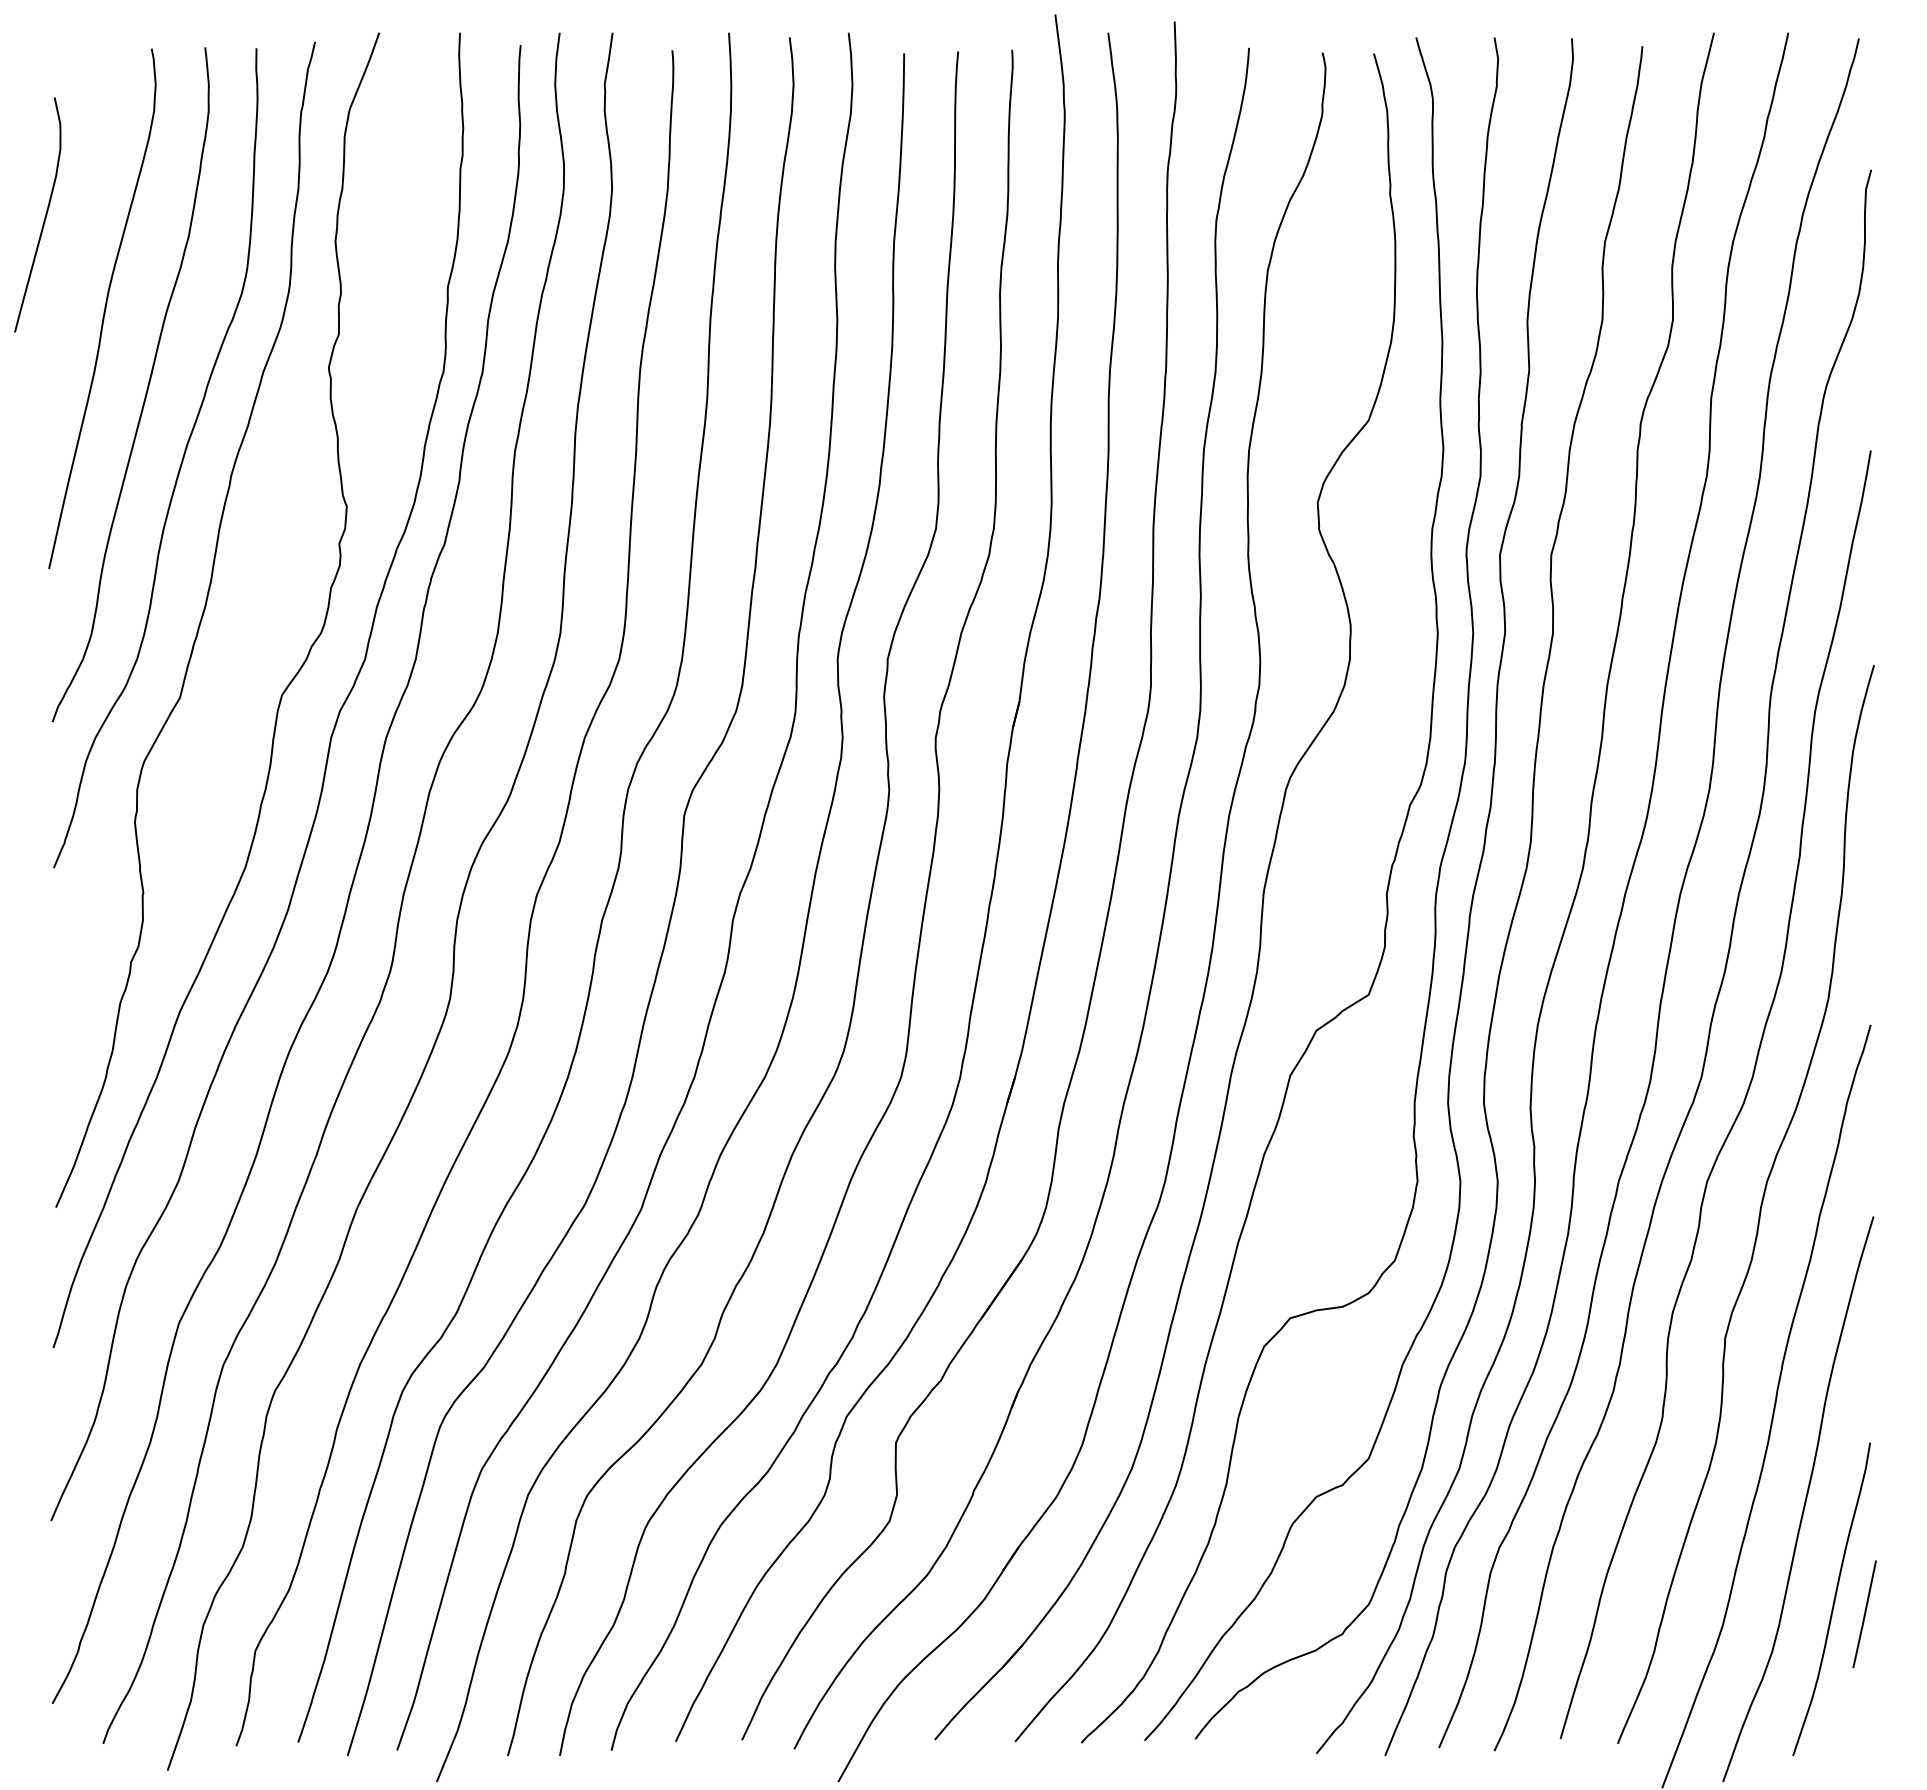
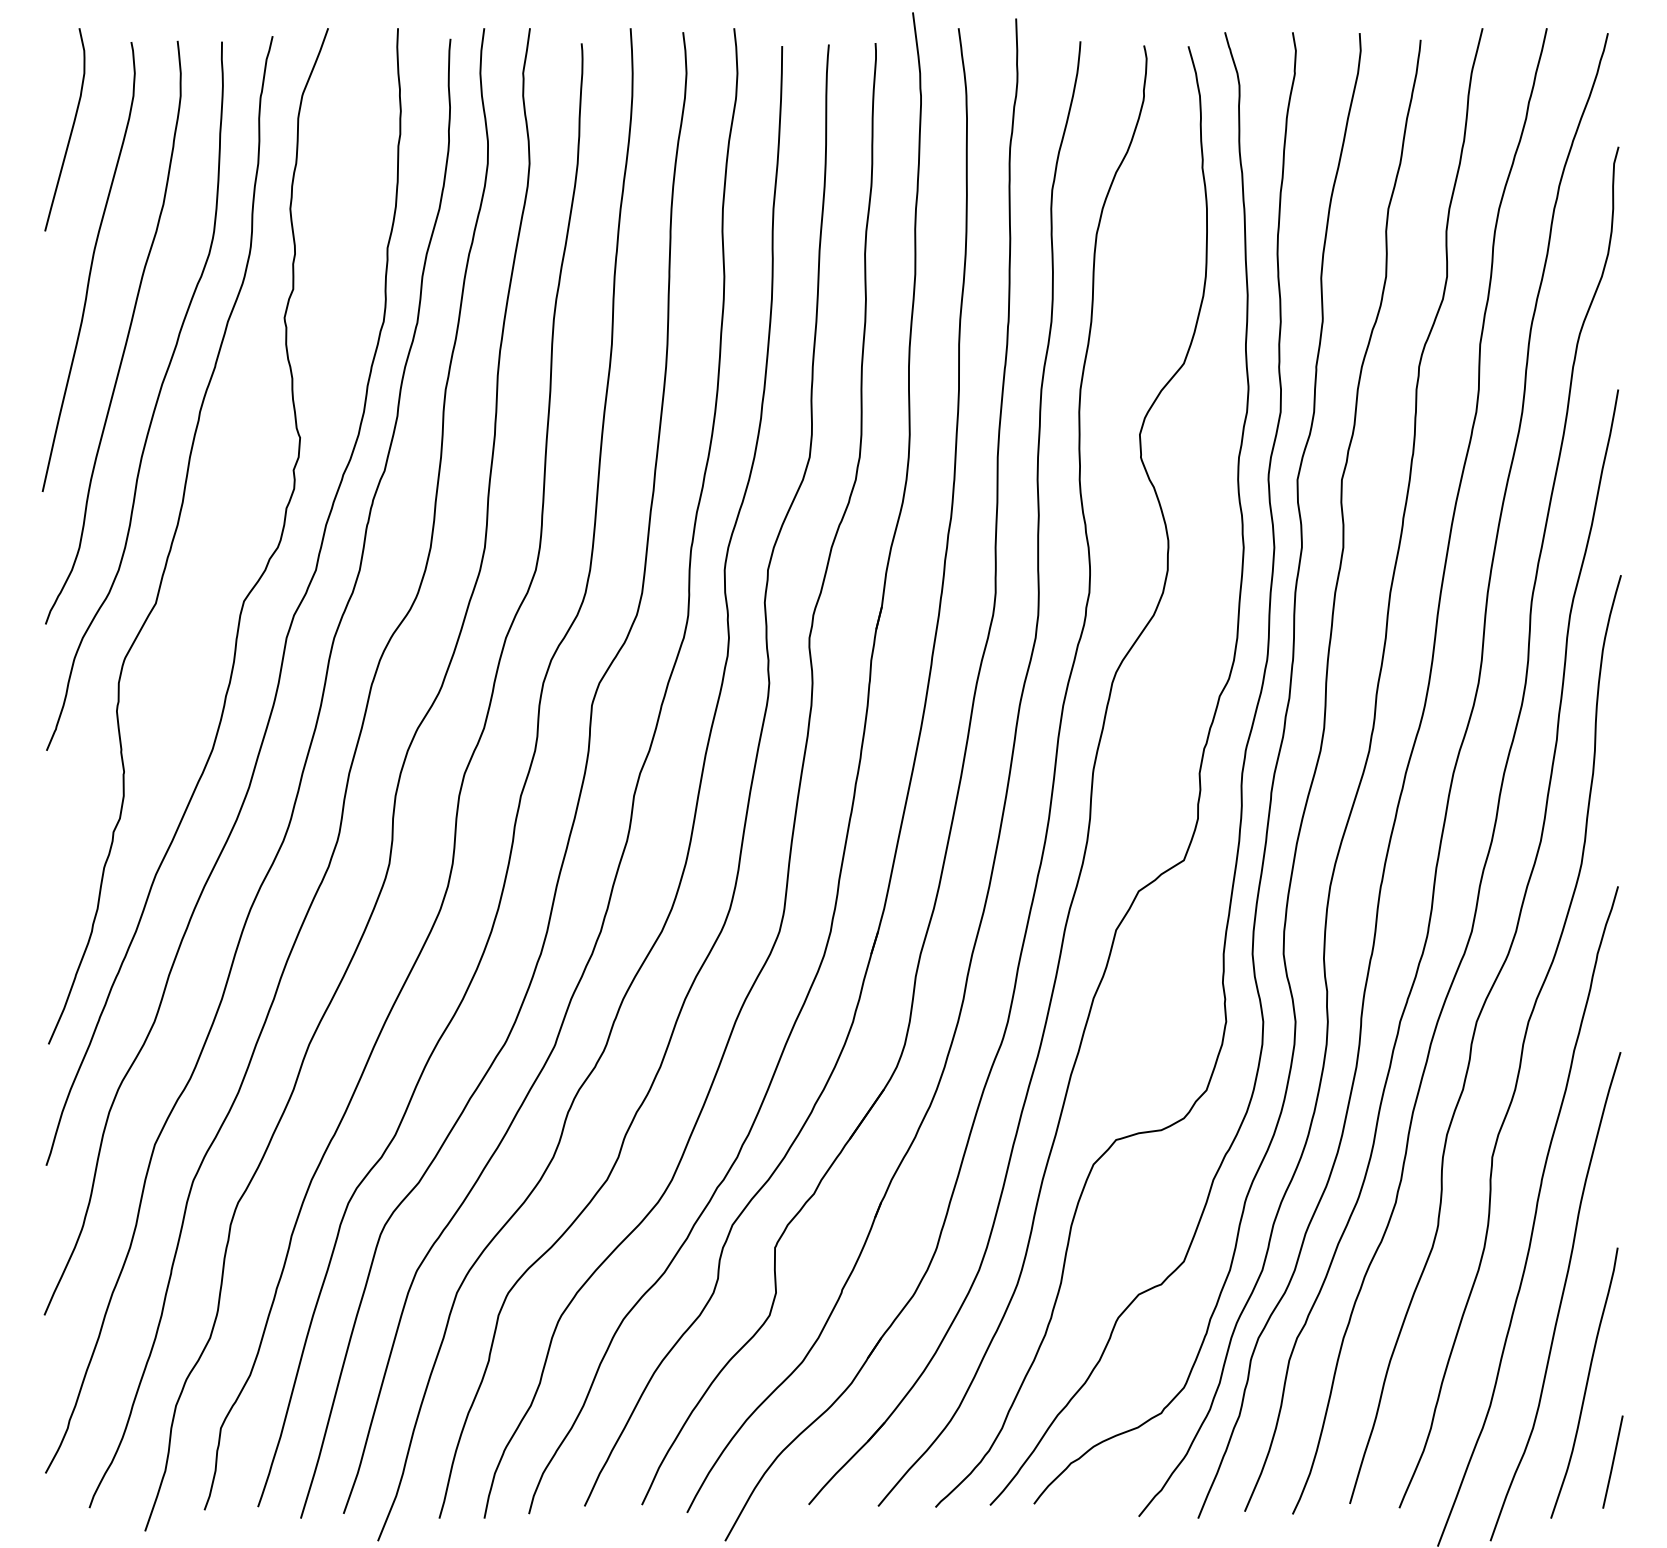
curve: (44, 216) -> (70, 131), moved
line: (1864, 1613) -> (1612, 1461), moved

